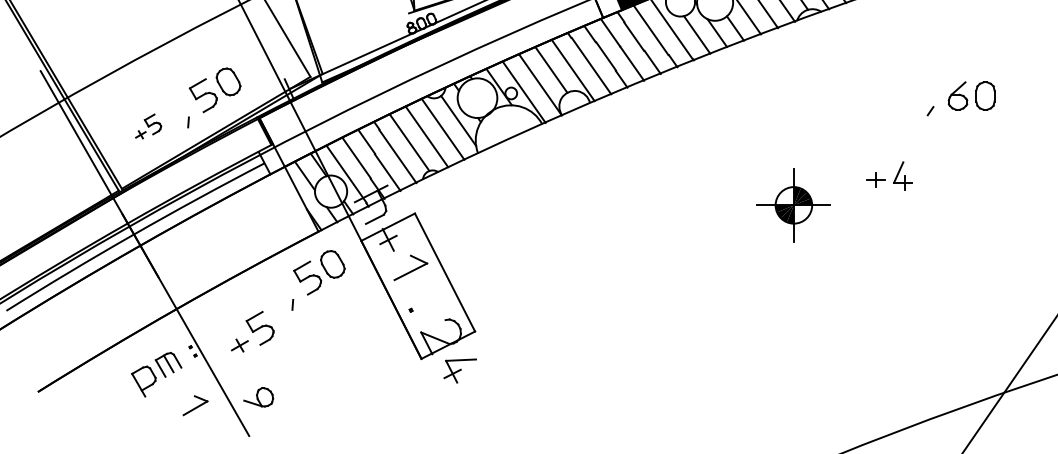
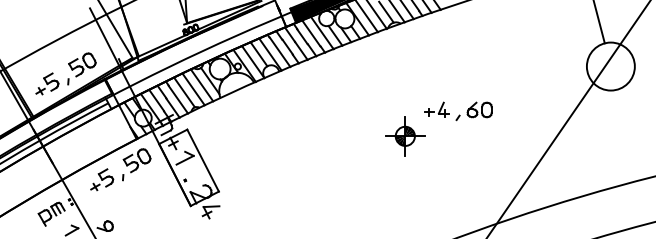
part: (959, 98) -> (473, 111), moved
part: (148, 125) -> (47, 83), size x1.67
part: (794, 205) -> (405, 136), moved
part: (253, 331) -> (102, 179), moved

